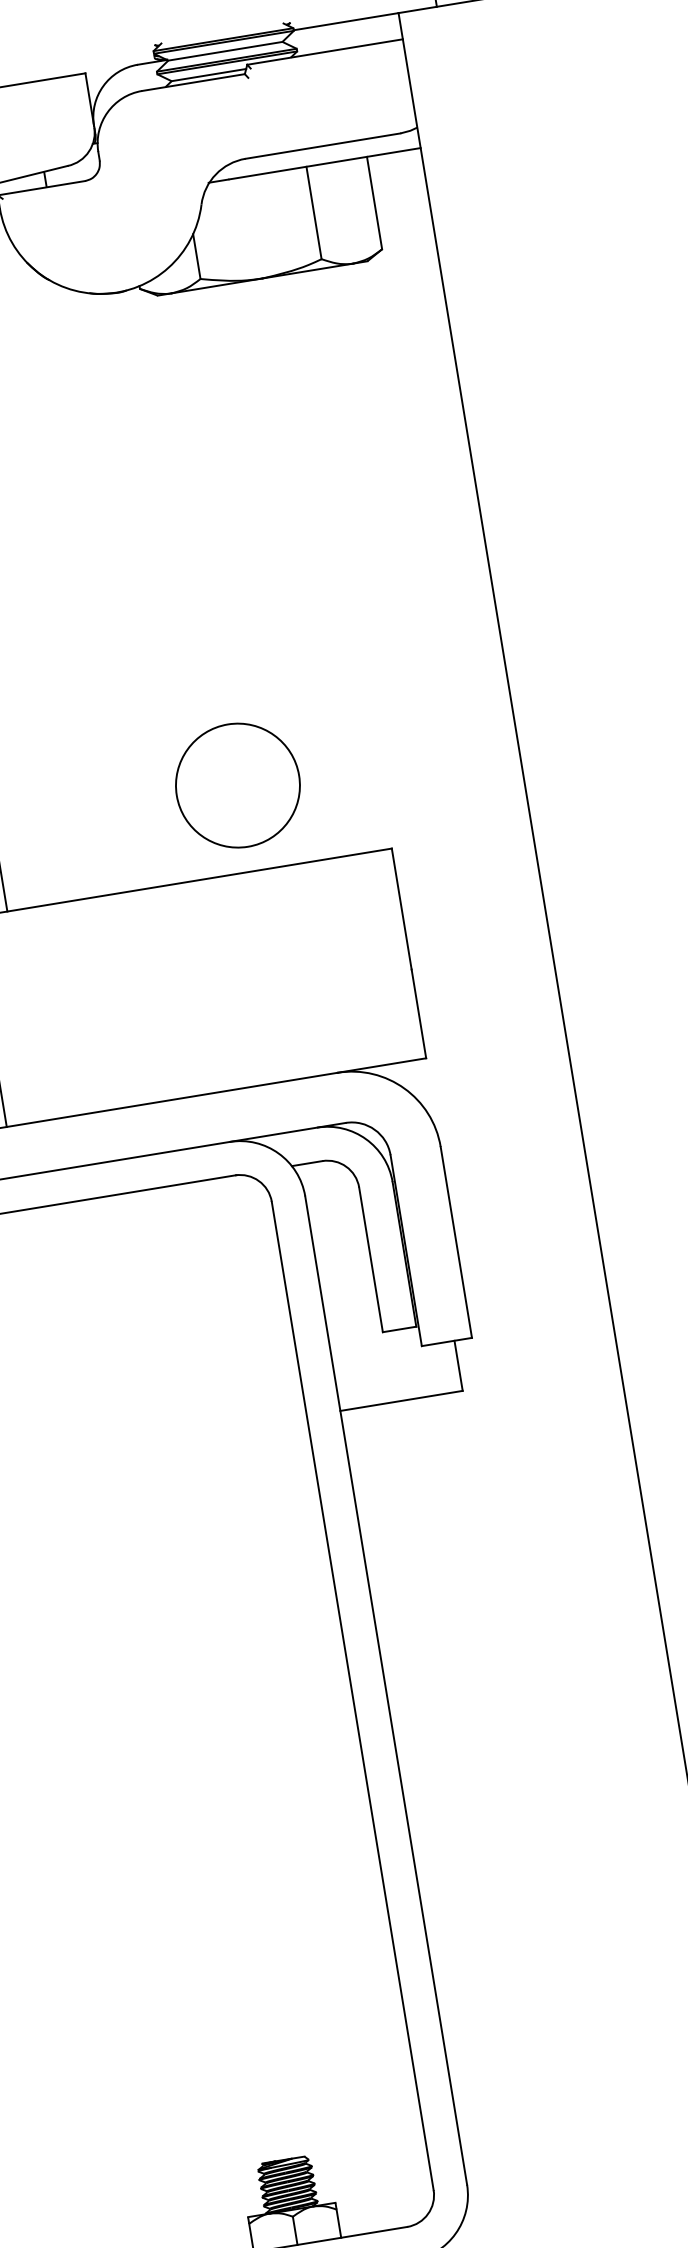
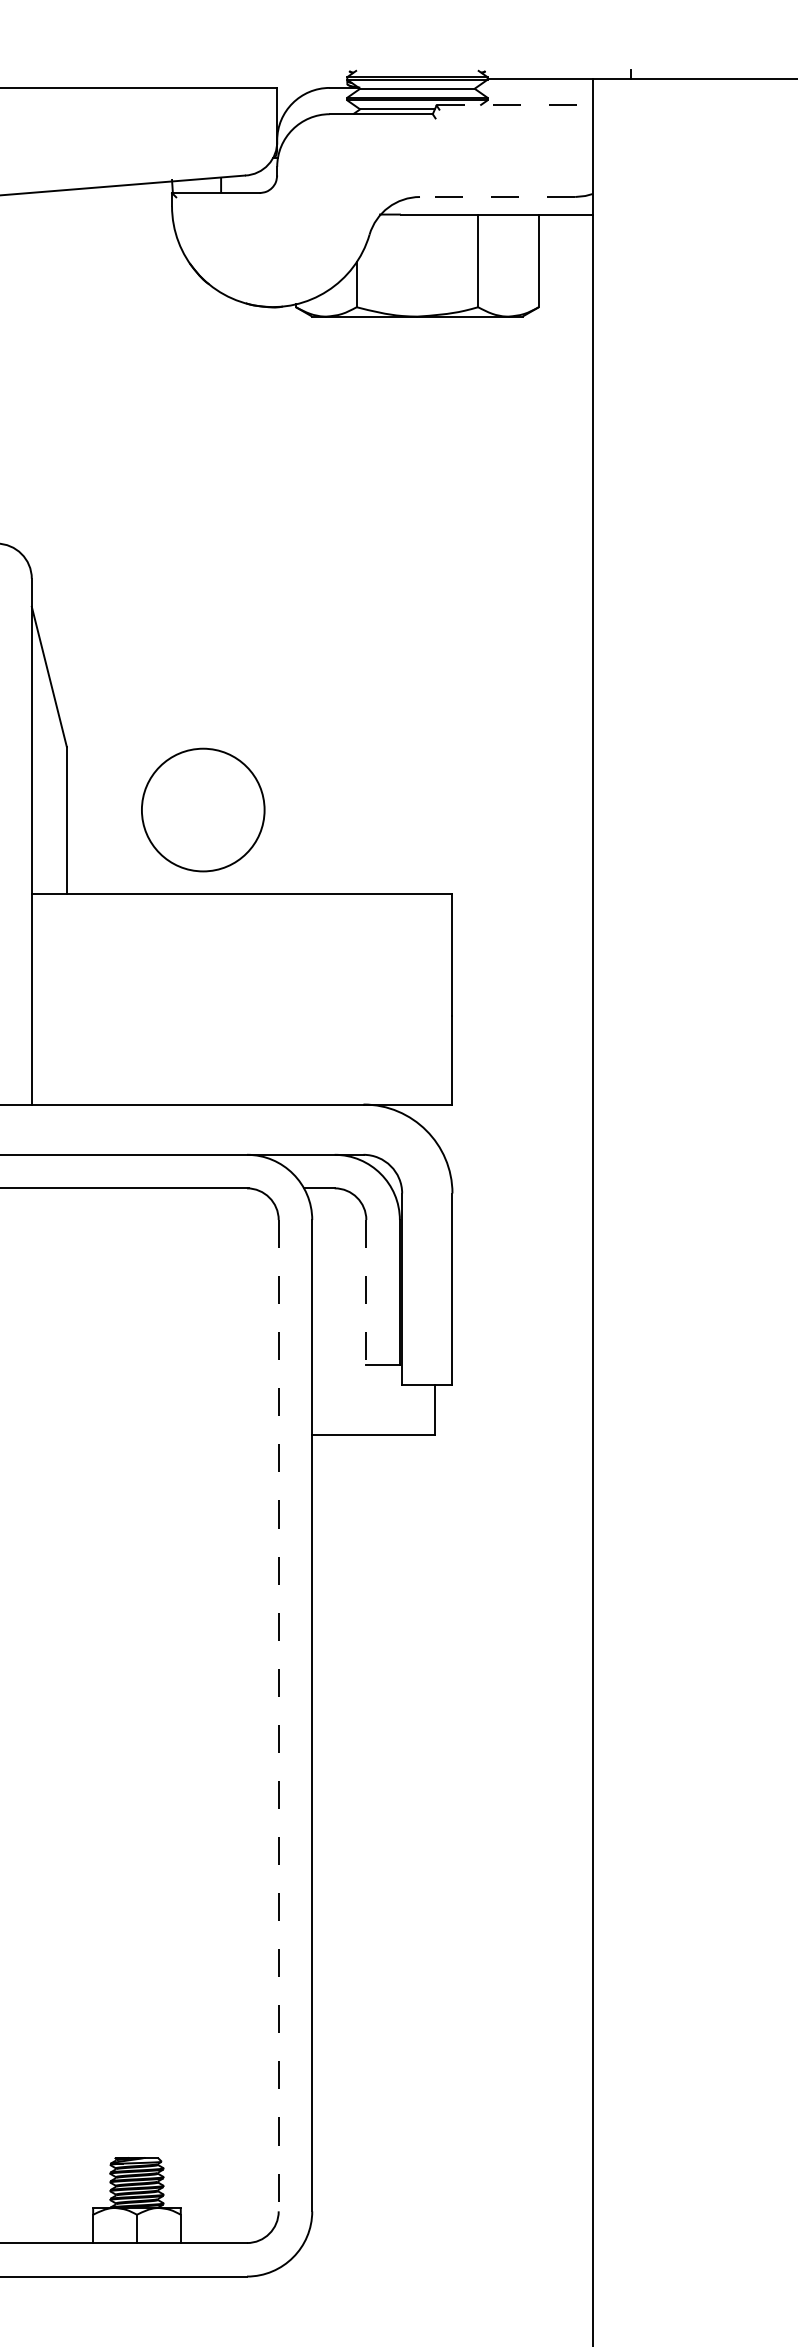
line: (325, 51) -> (515, 105), solid -> dashed
line: (322, 146) -> (497, 197), solid -> dashed
circle: (238, 785) -> (203, 809), moved
line: (371, 1259) -> (366, 1292), solid -> dashed
line: (352, 1695) -> (278, 1715), solid -> dashed

